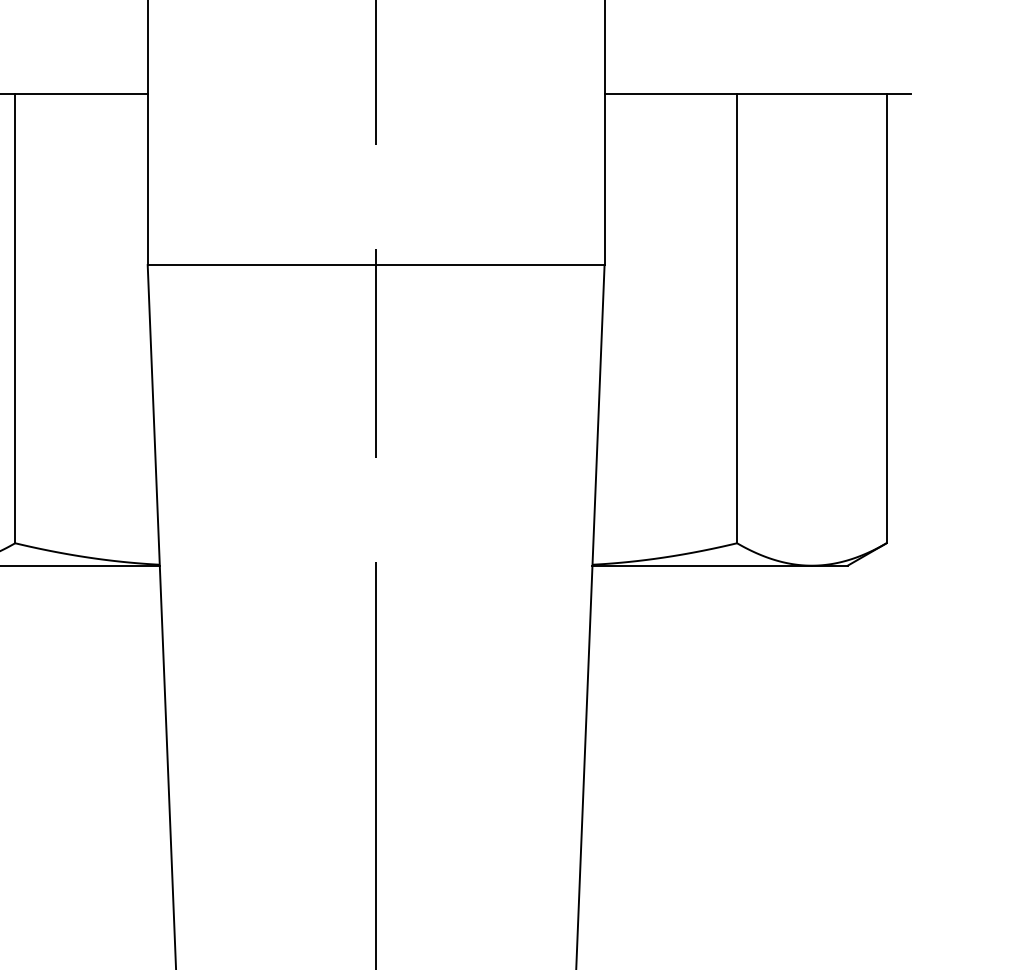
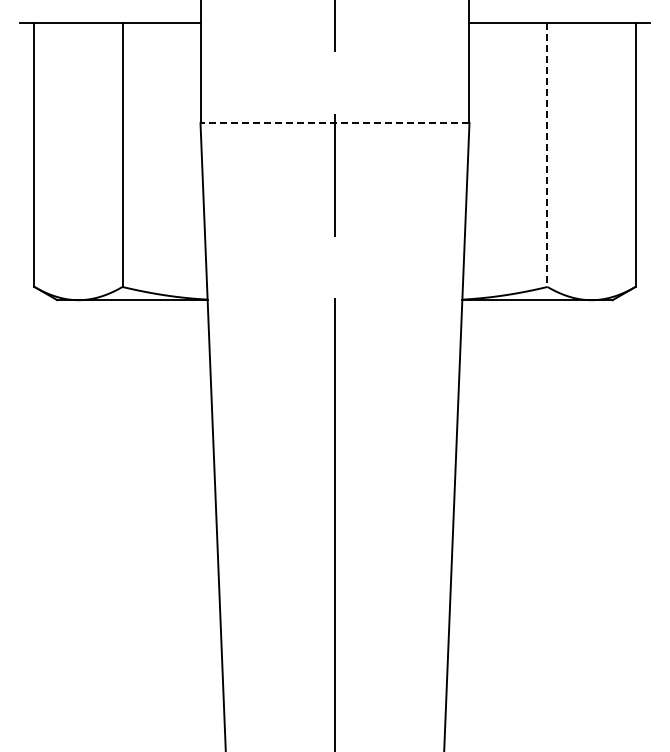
line: (375, 265) -> (334, 123), solid -> dashed
line: (737, 319) -> (547, 155), solid -> dashed

